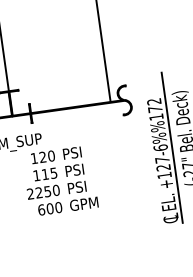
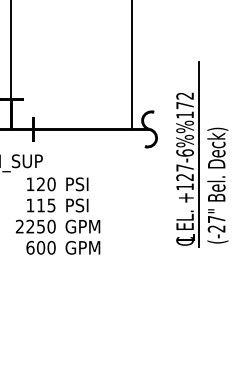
part: (162, 148) -> (187, 154), moved
text: (81, 186) -> (82, 226), PSI -> GPM

